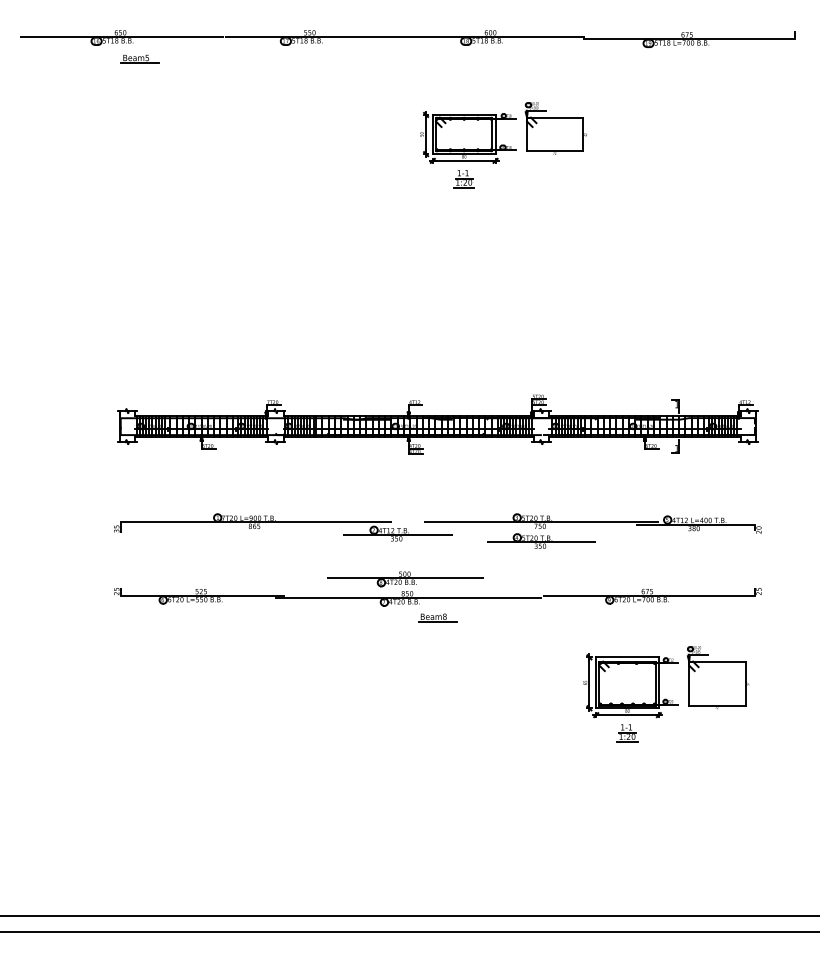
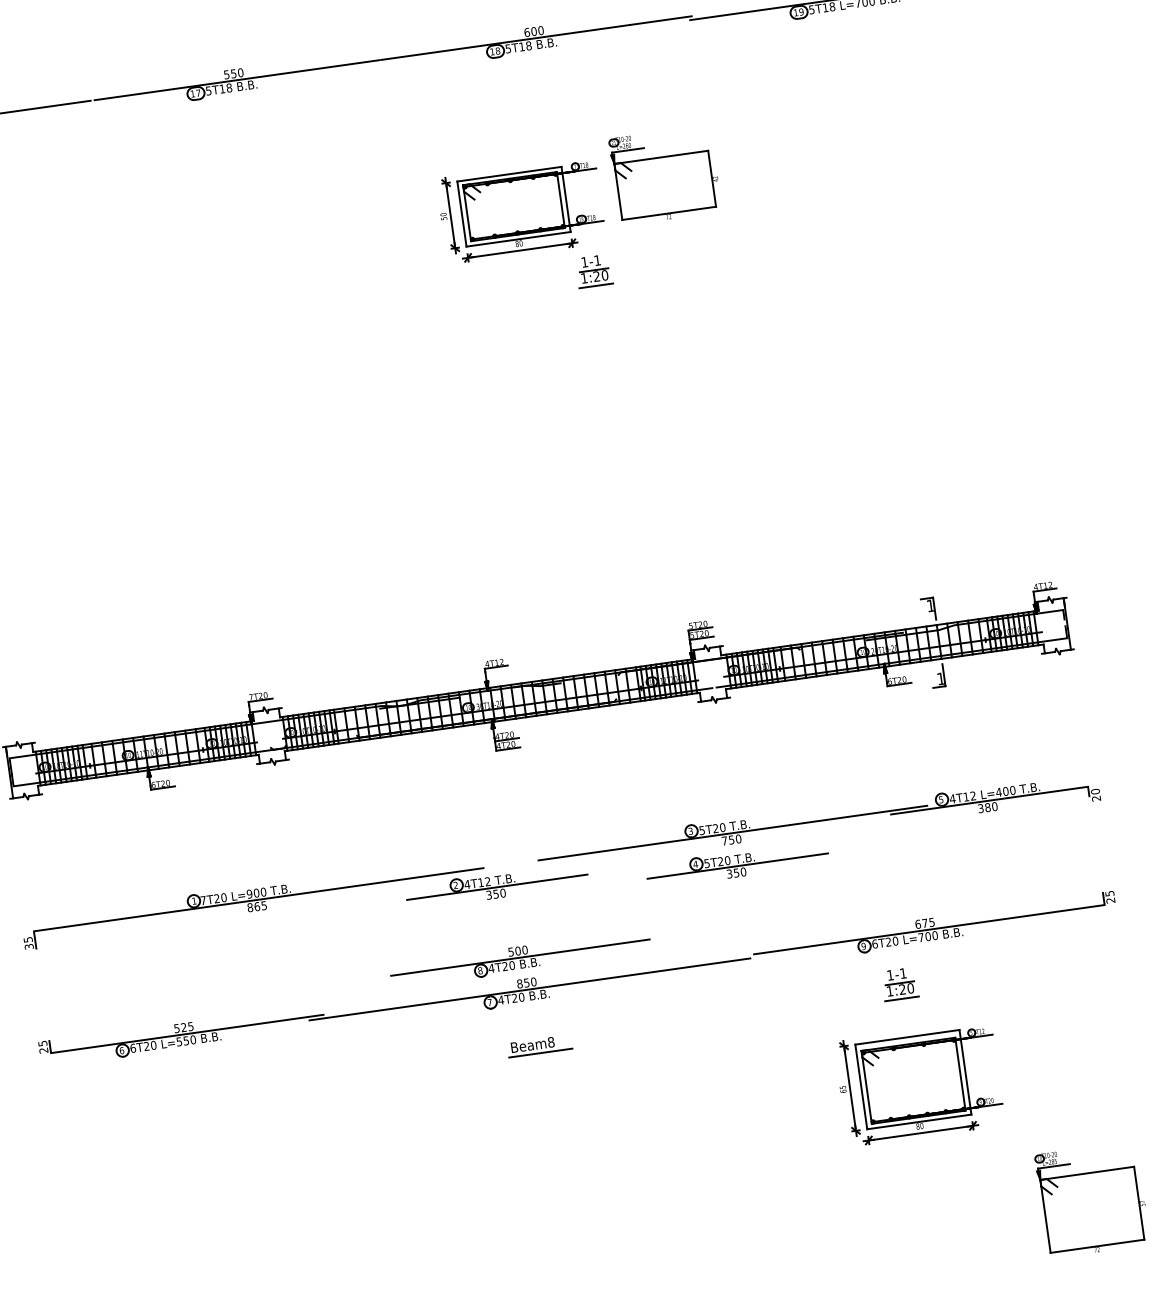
part: (463, 179) -> (593, 271), moved
part: (437, 617) -> (539, 1045), moved
part: (717, 677) -> (1091, 1199), moved
part: (627, 733) -> (899, 984), moved

